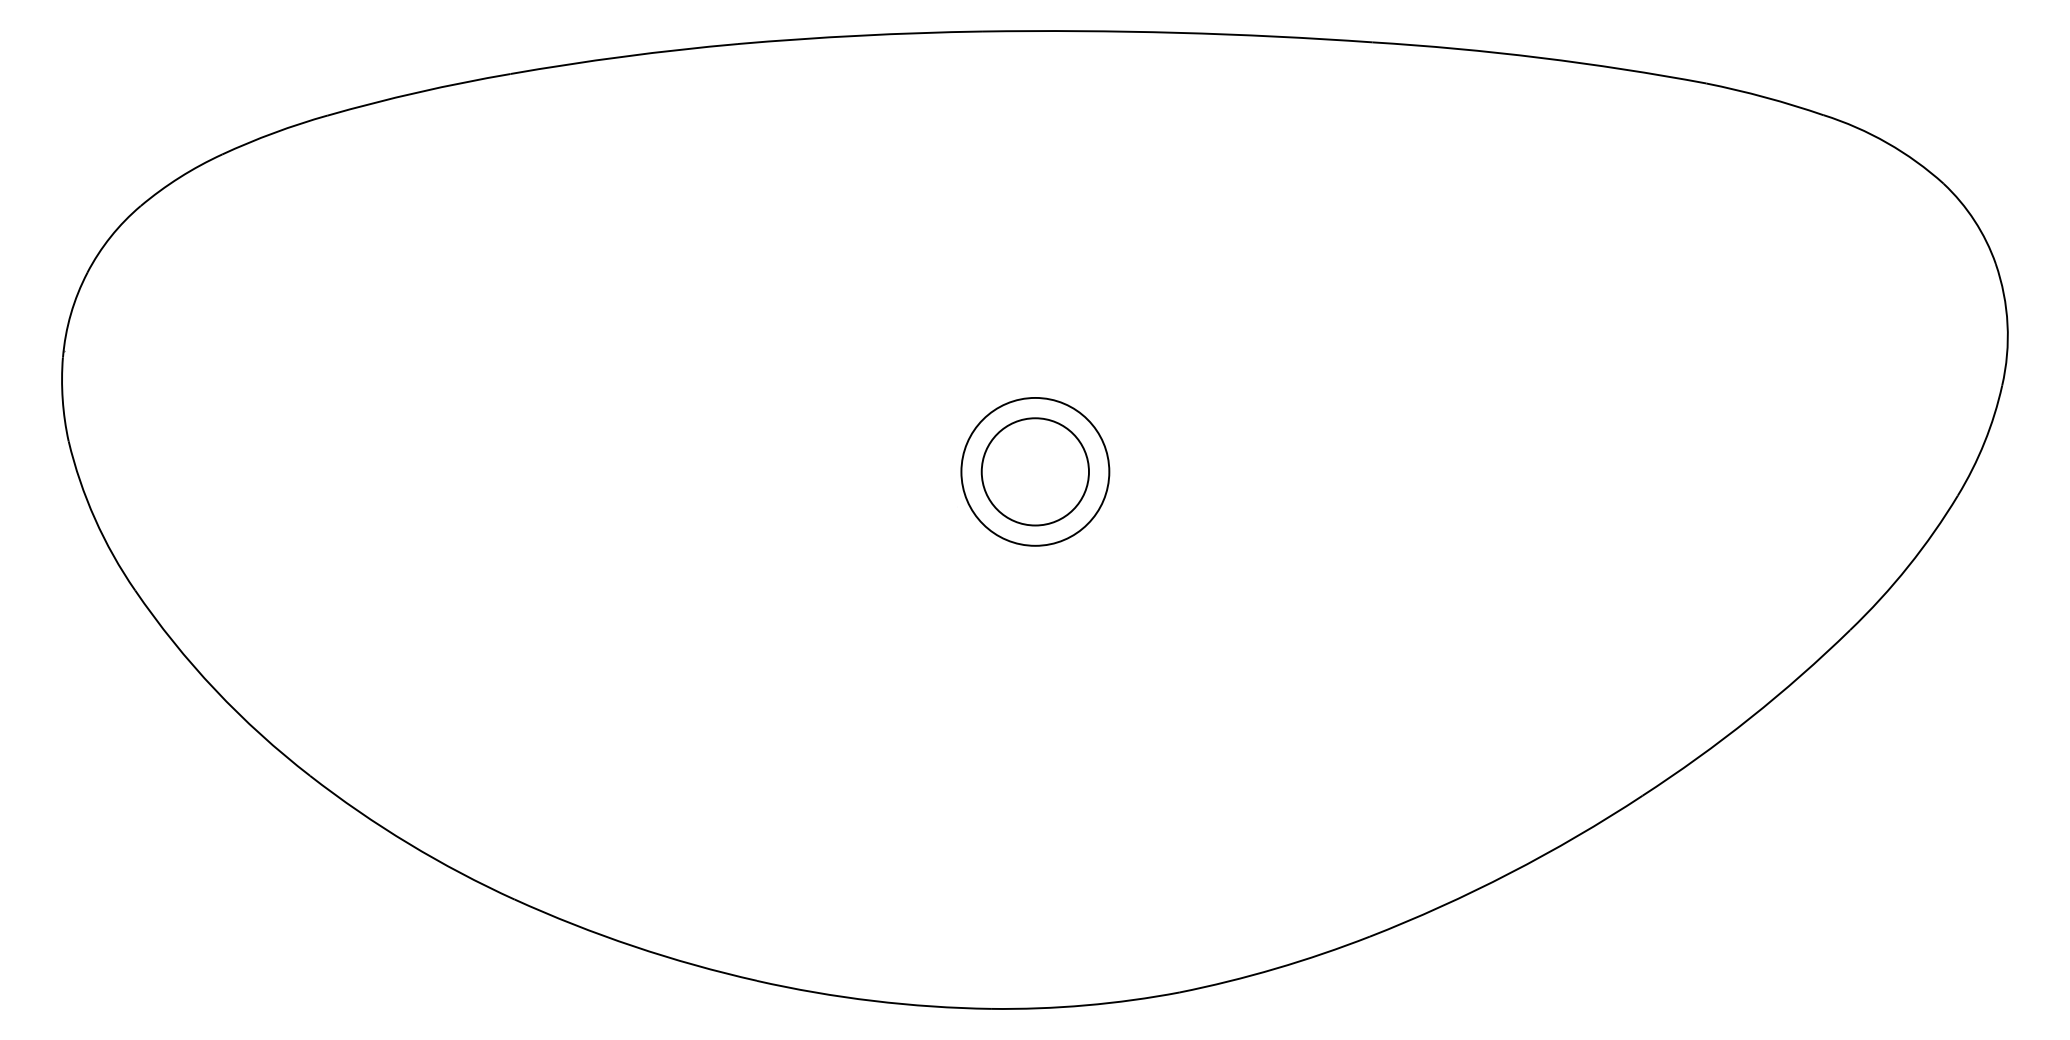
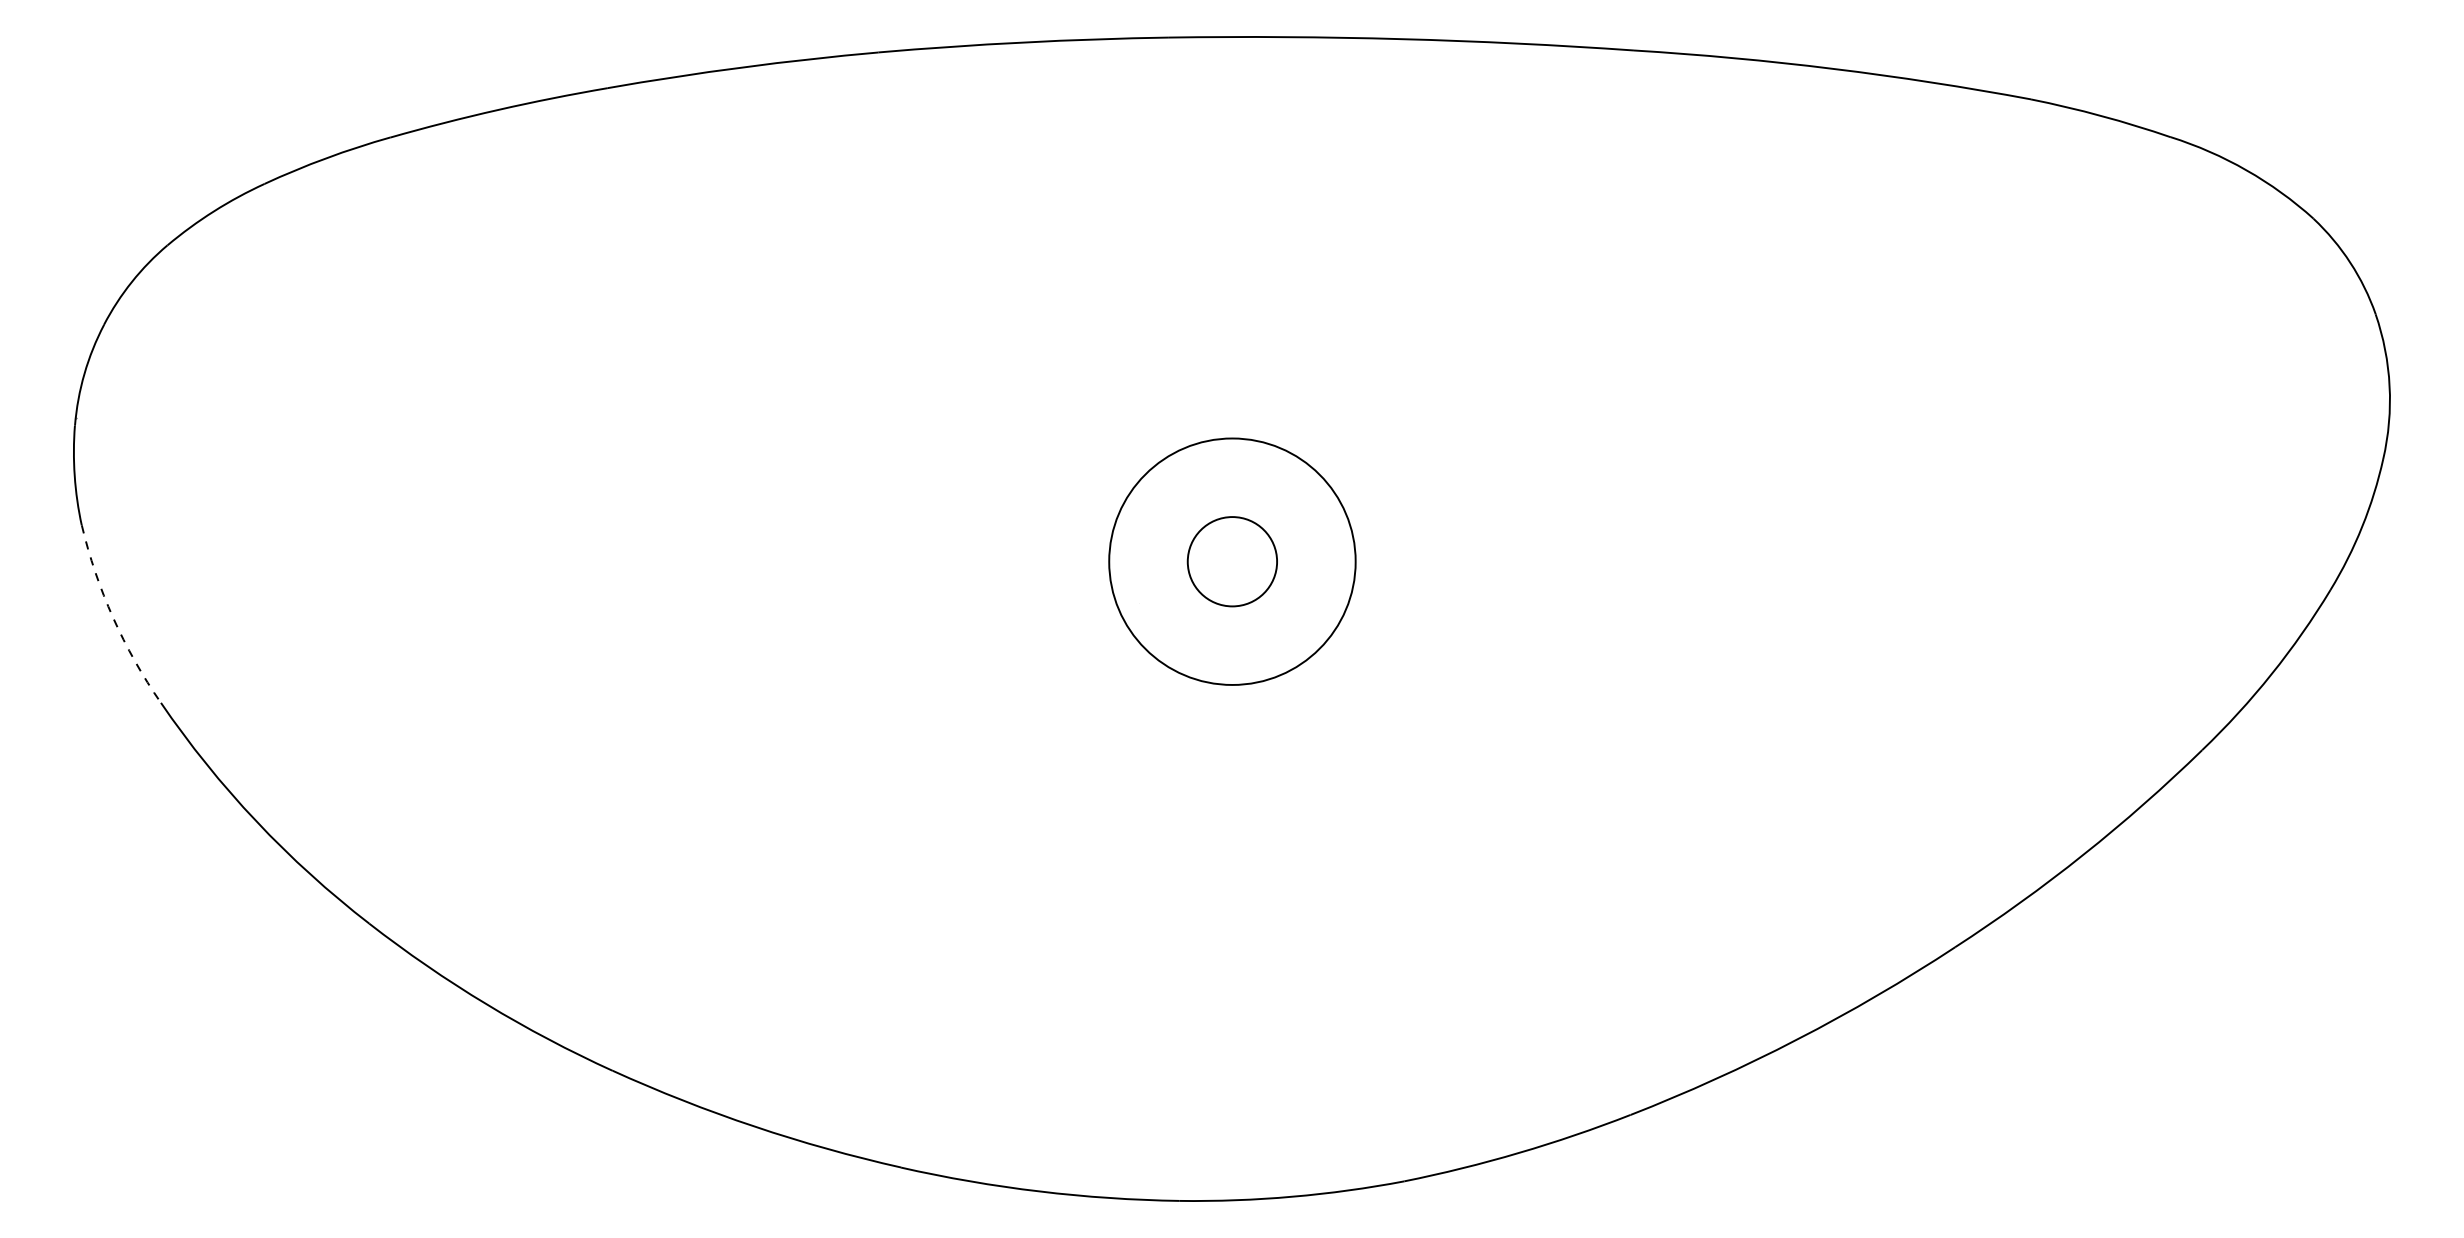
circle: (1034, 471) -> (1231, 561), size x0.7
circle: (1035, 471) -> (1232, 561), size x1.4
arc: (95, 518) -> (113, 617), solid -> dashed

